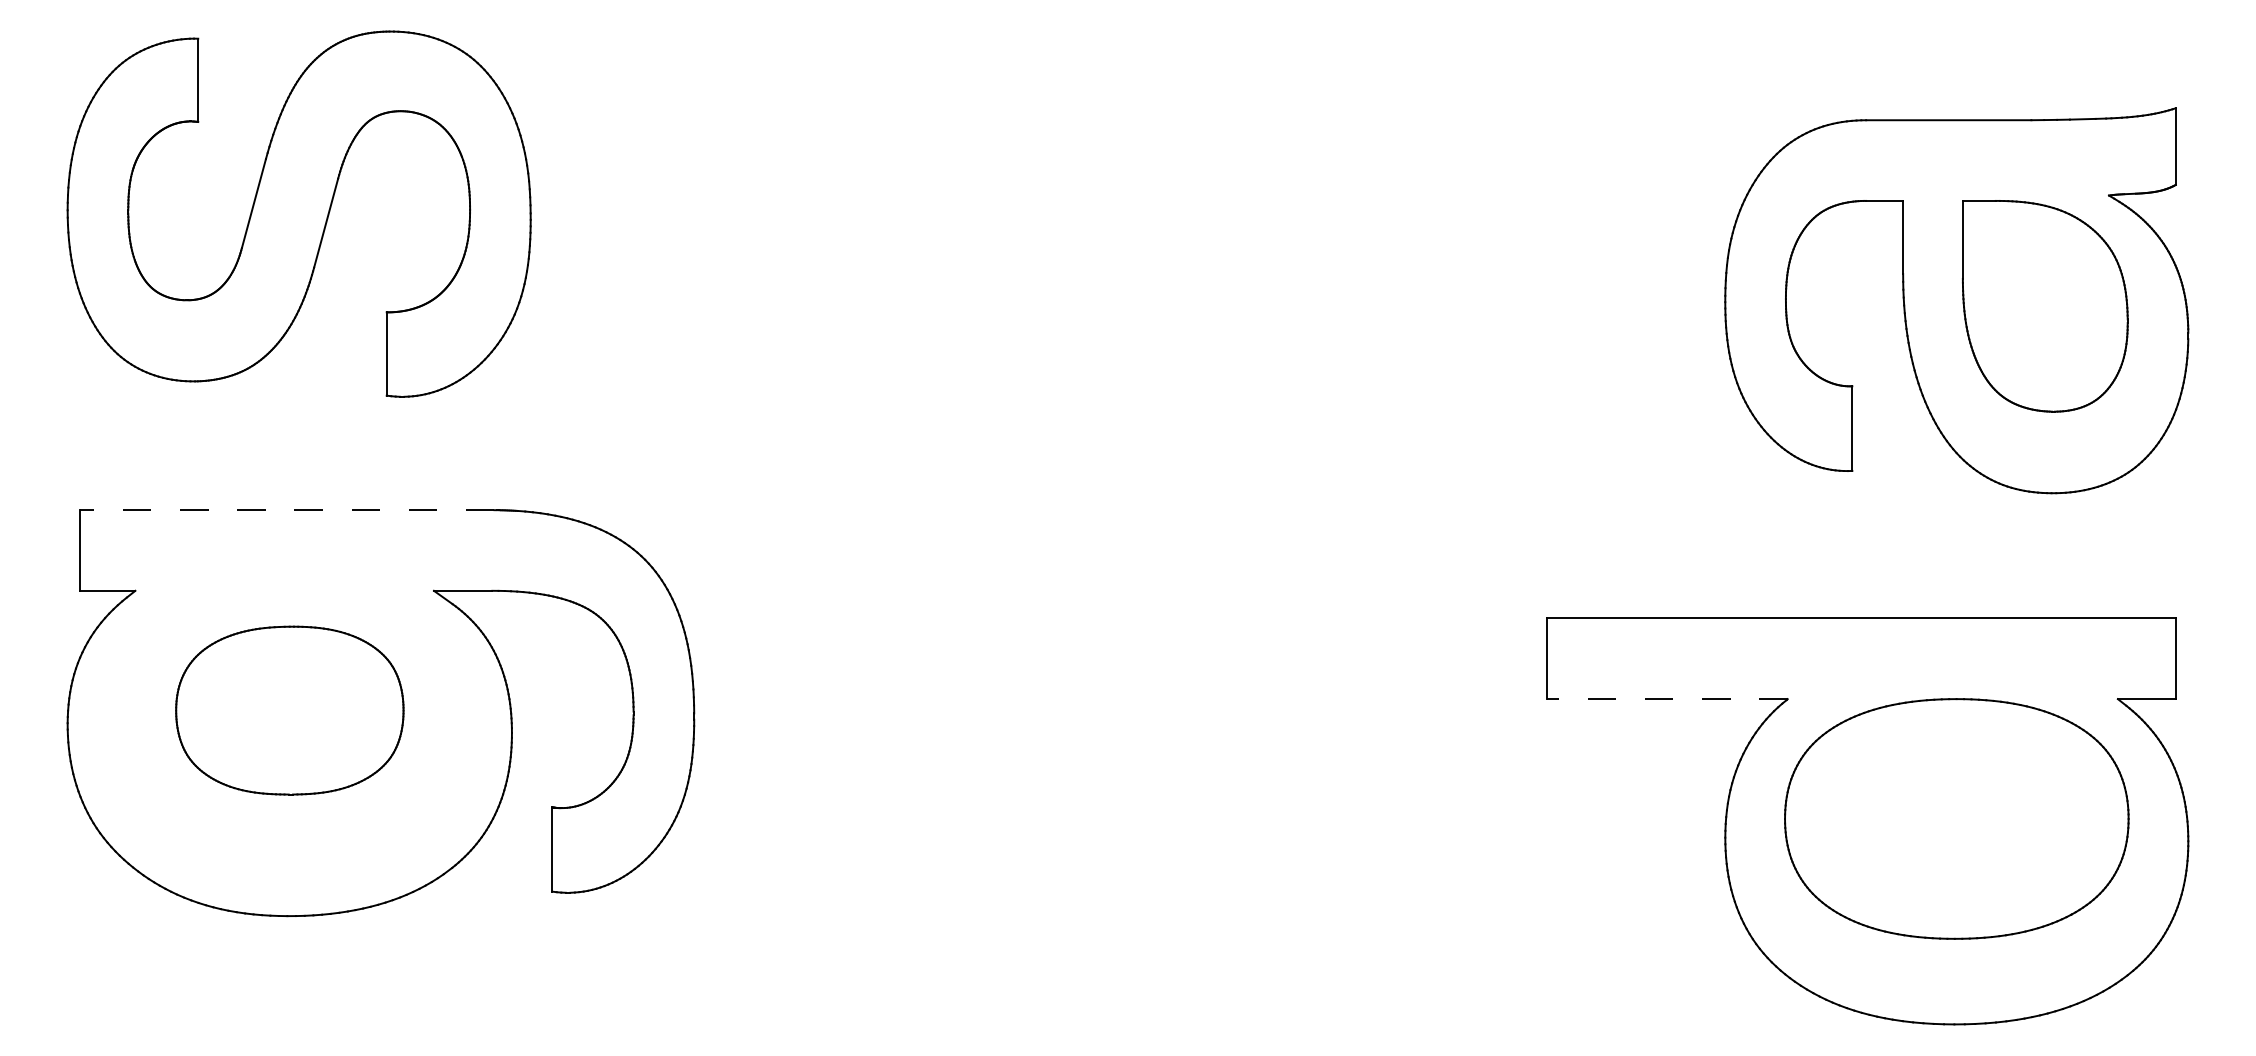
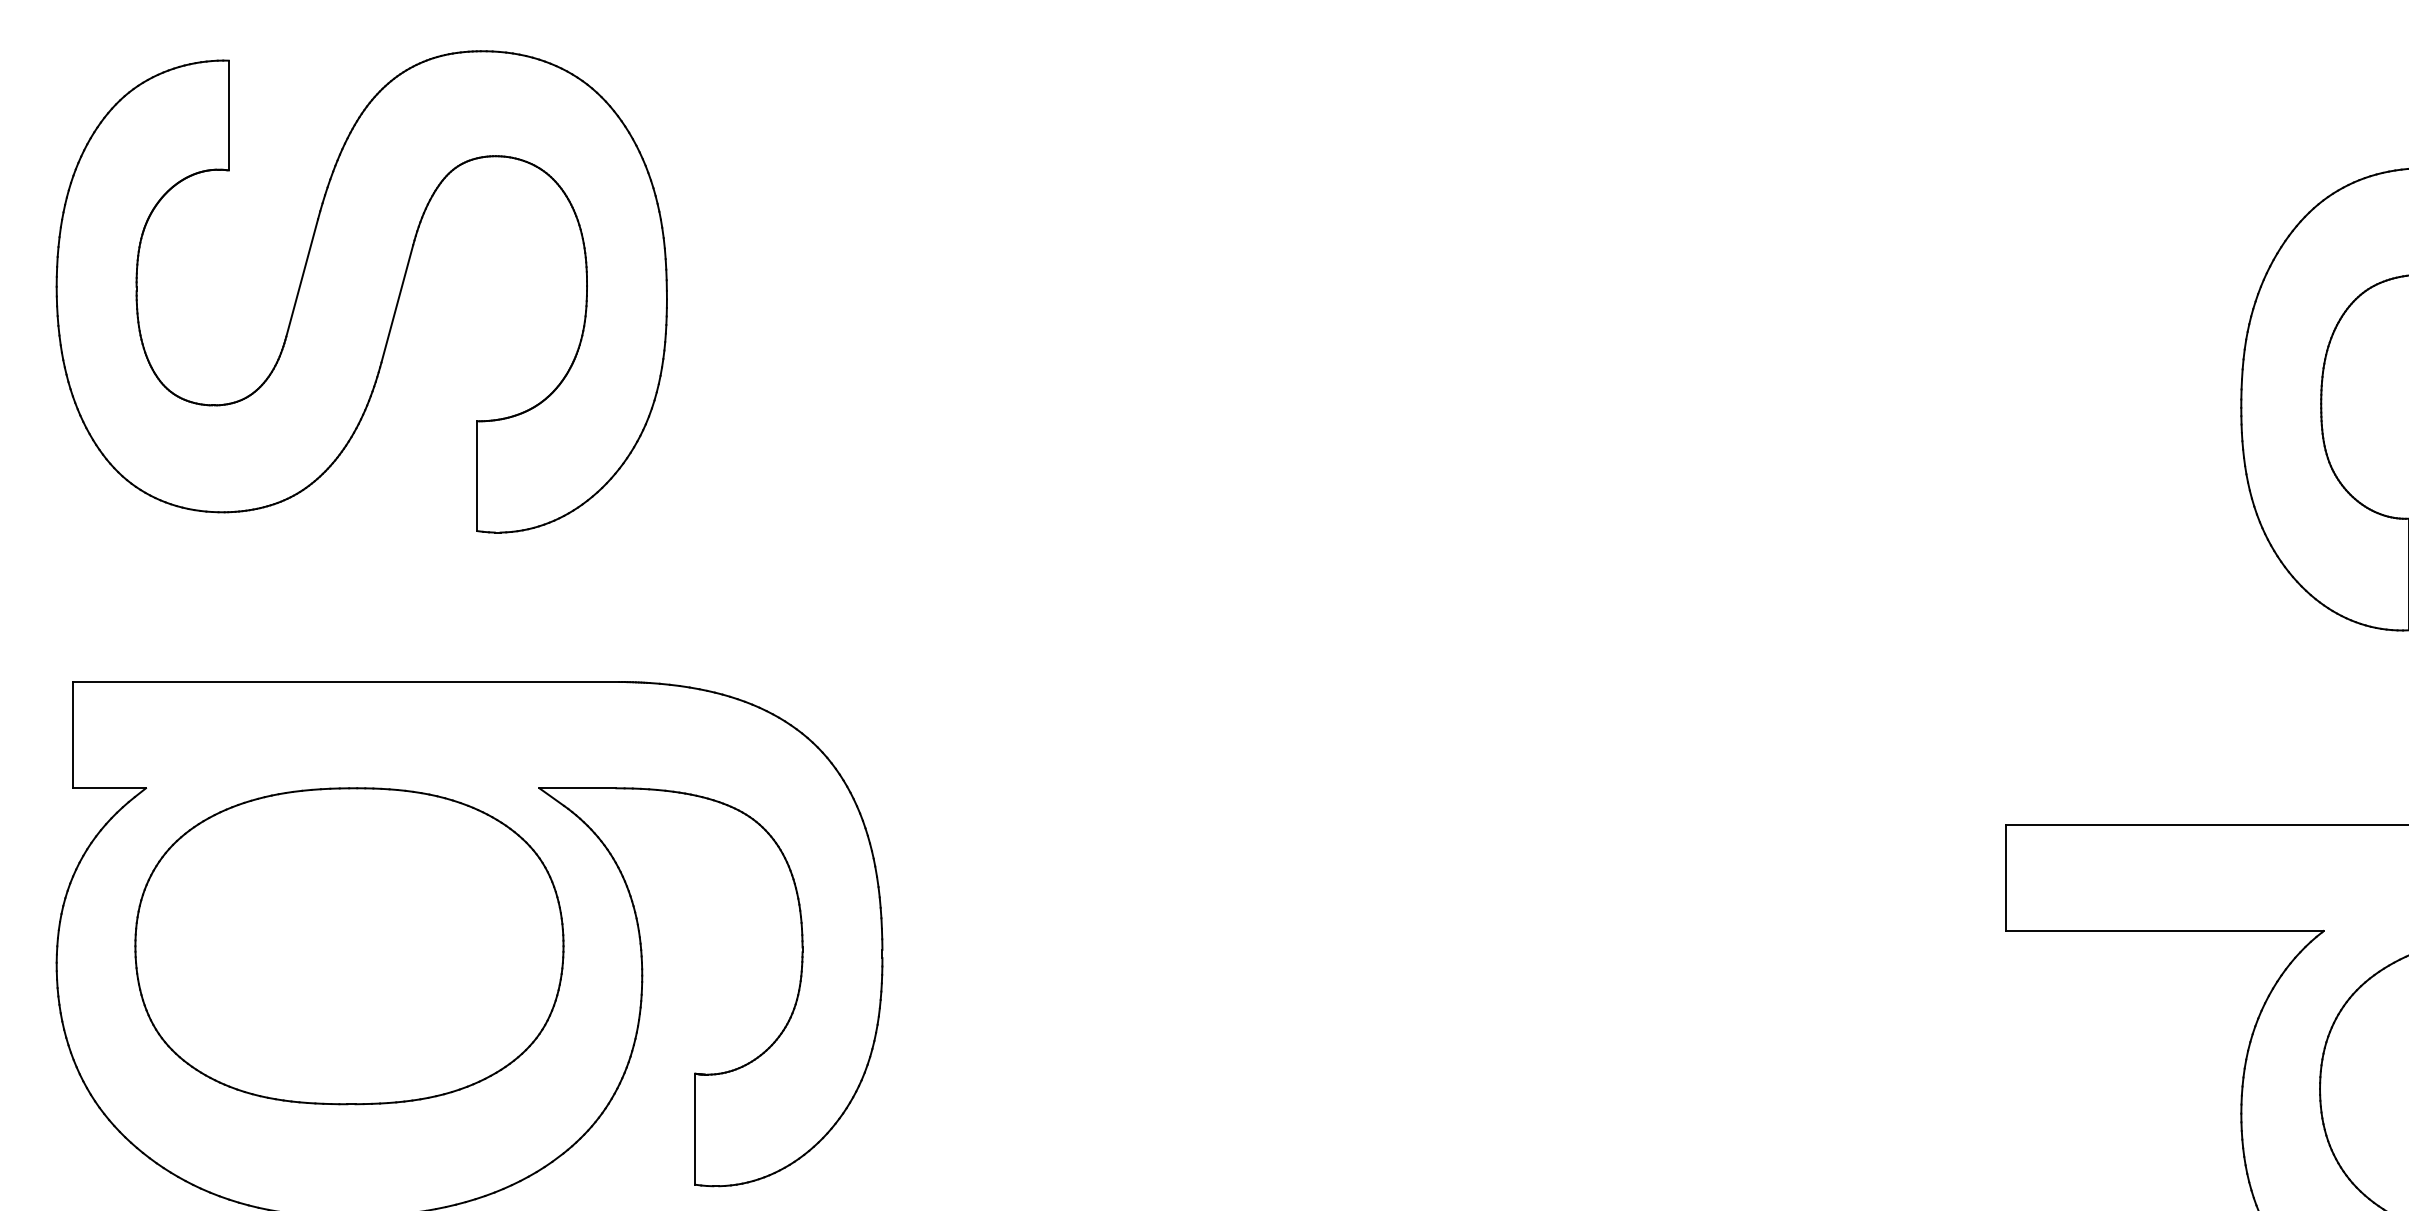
line: (286, 510) -> (345, 682), dashed -> solid
line: (1666, 699) -> (2163, 931), dashed -> solid
part: (289, 710) -> (349, 946), size x1.43

